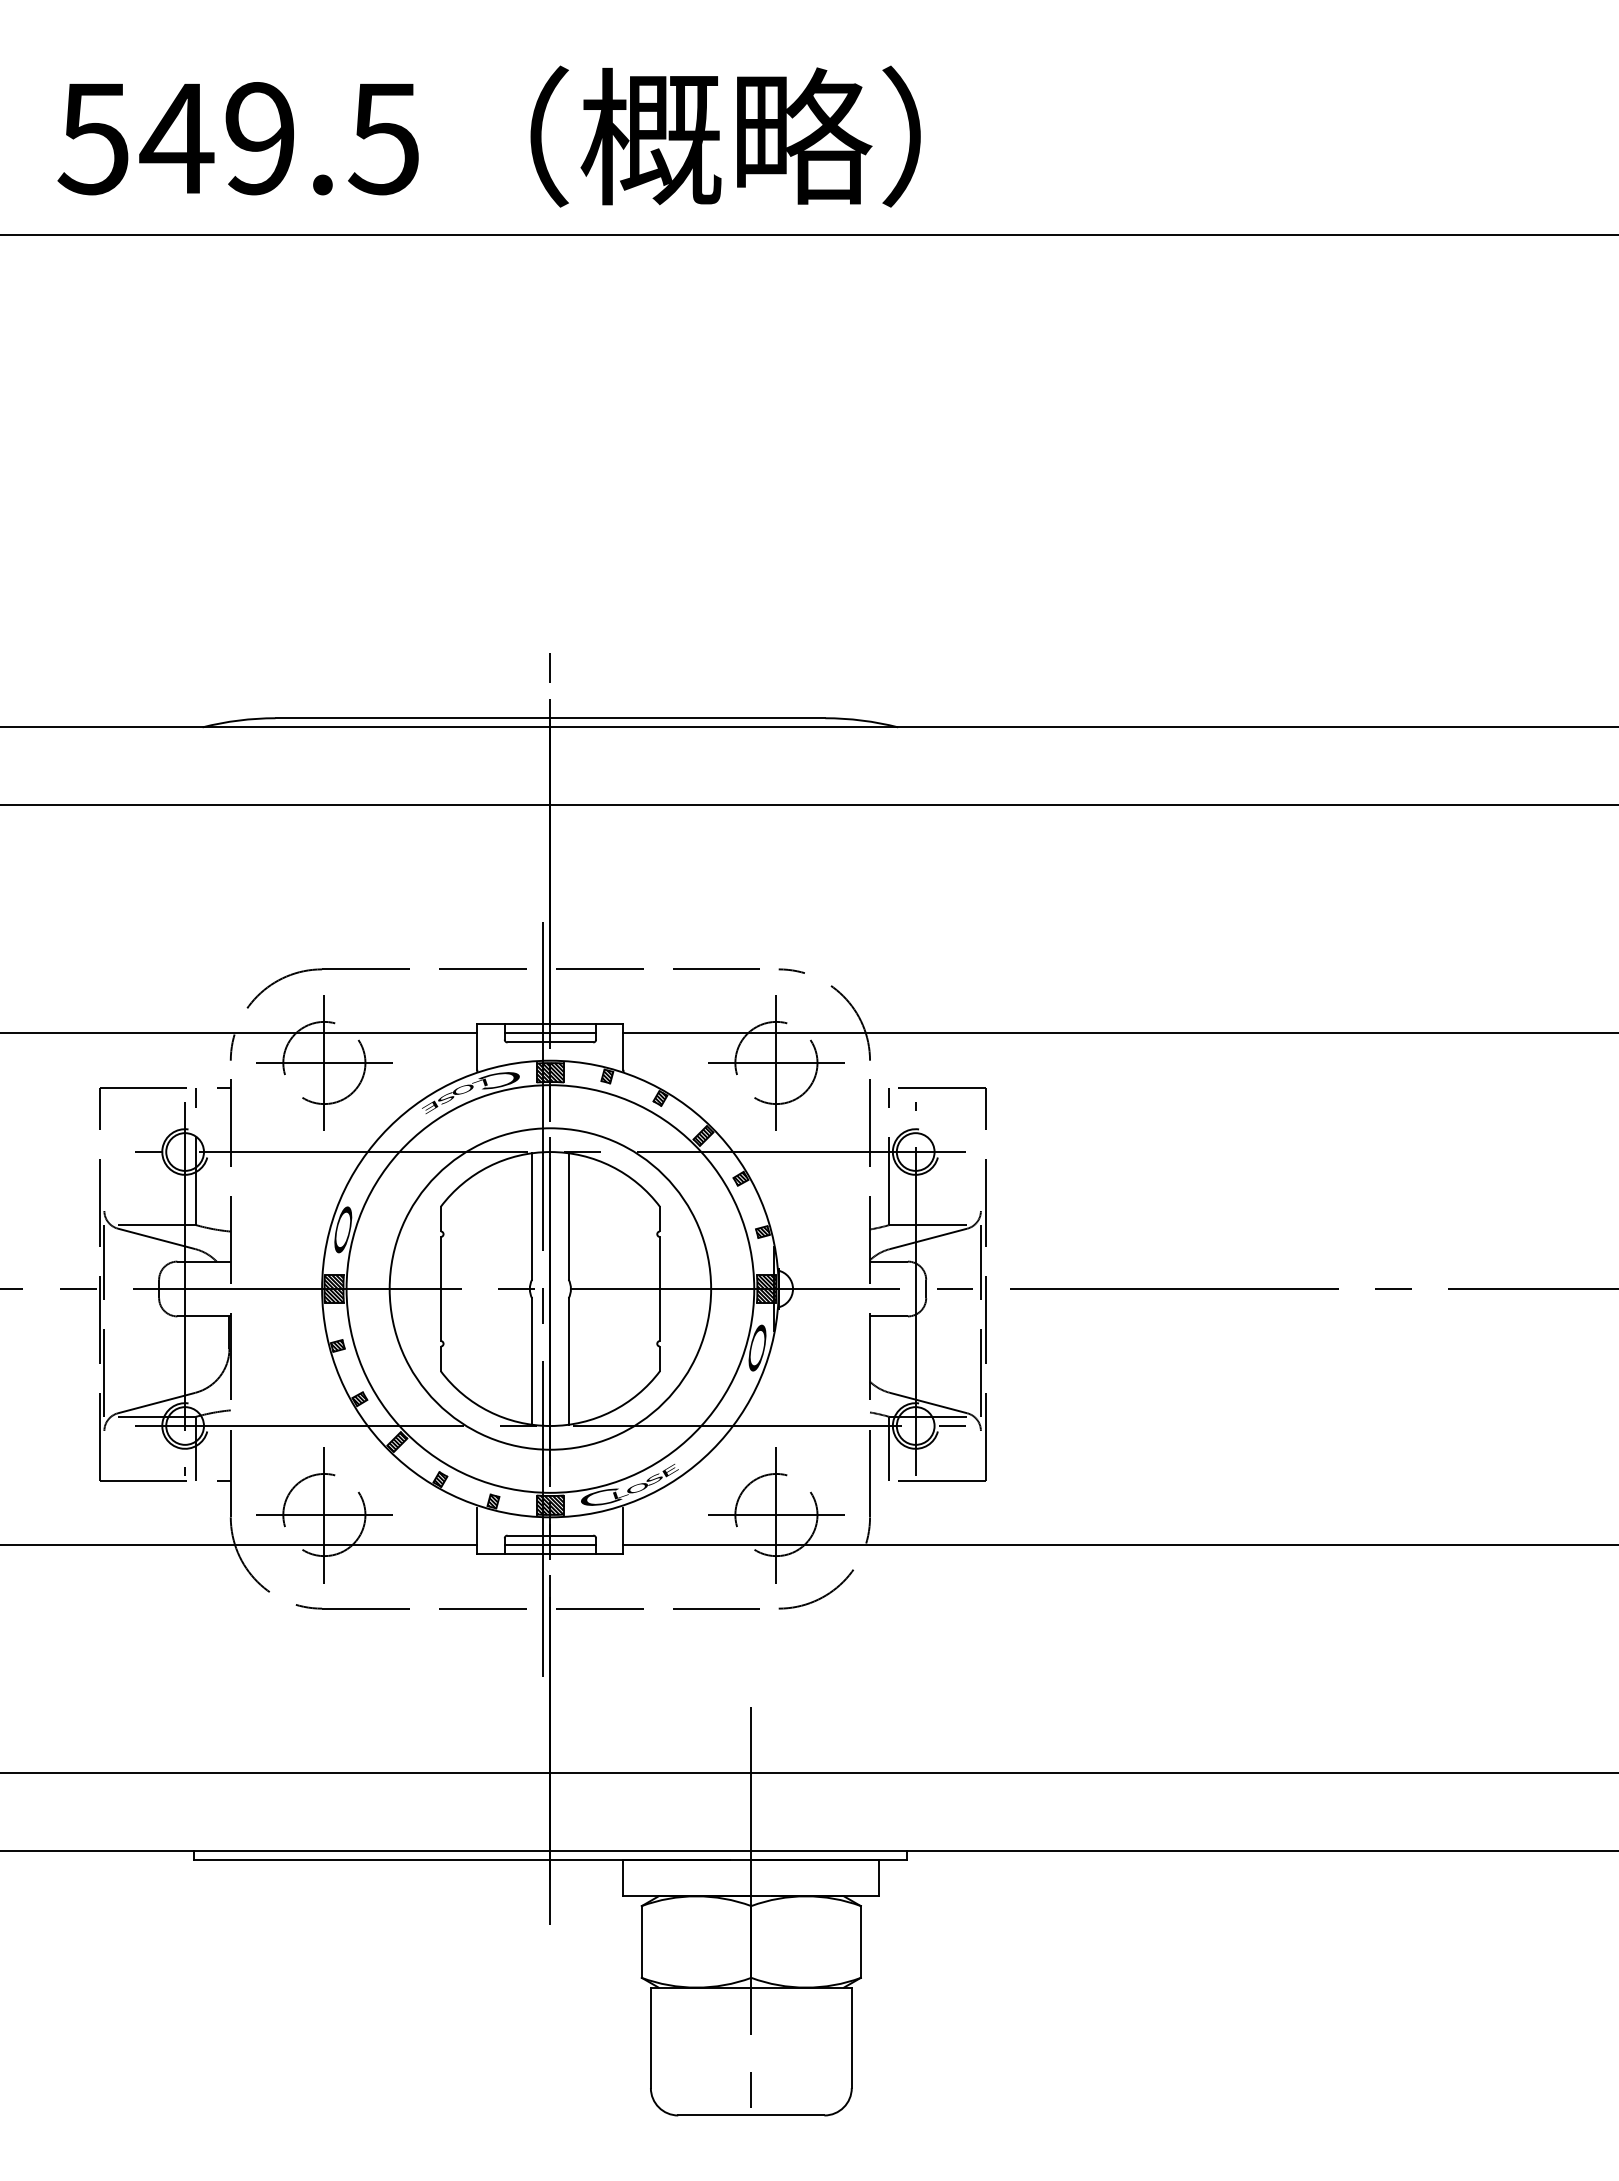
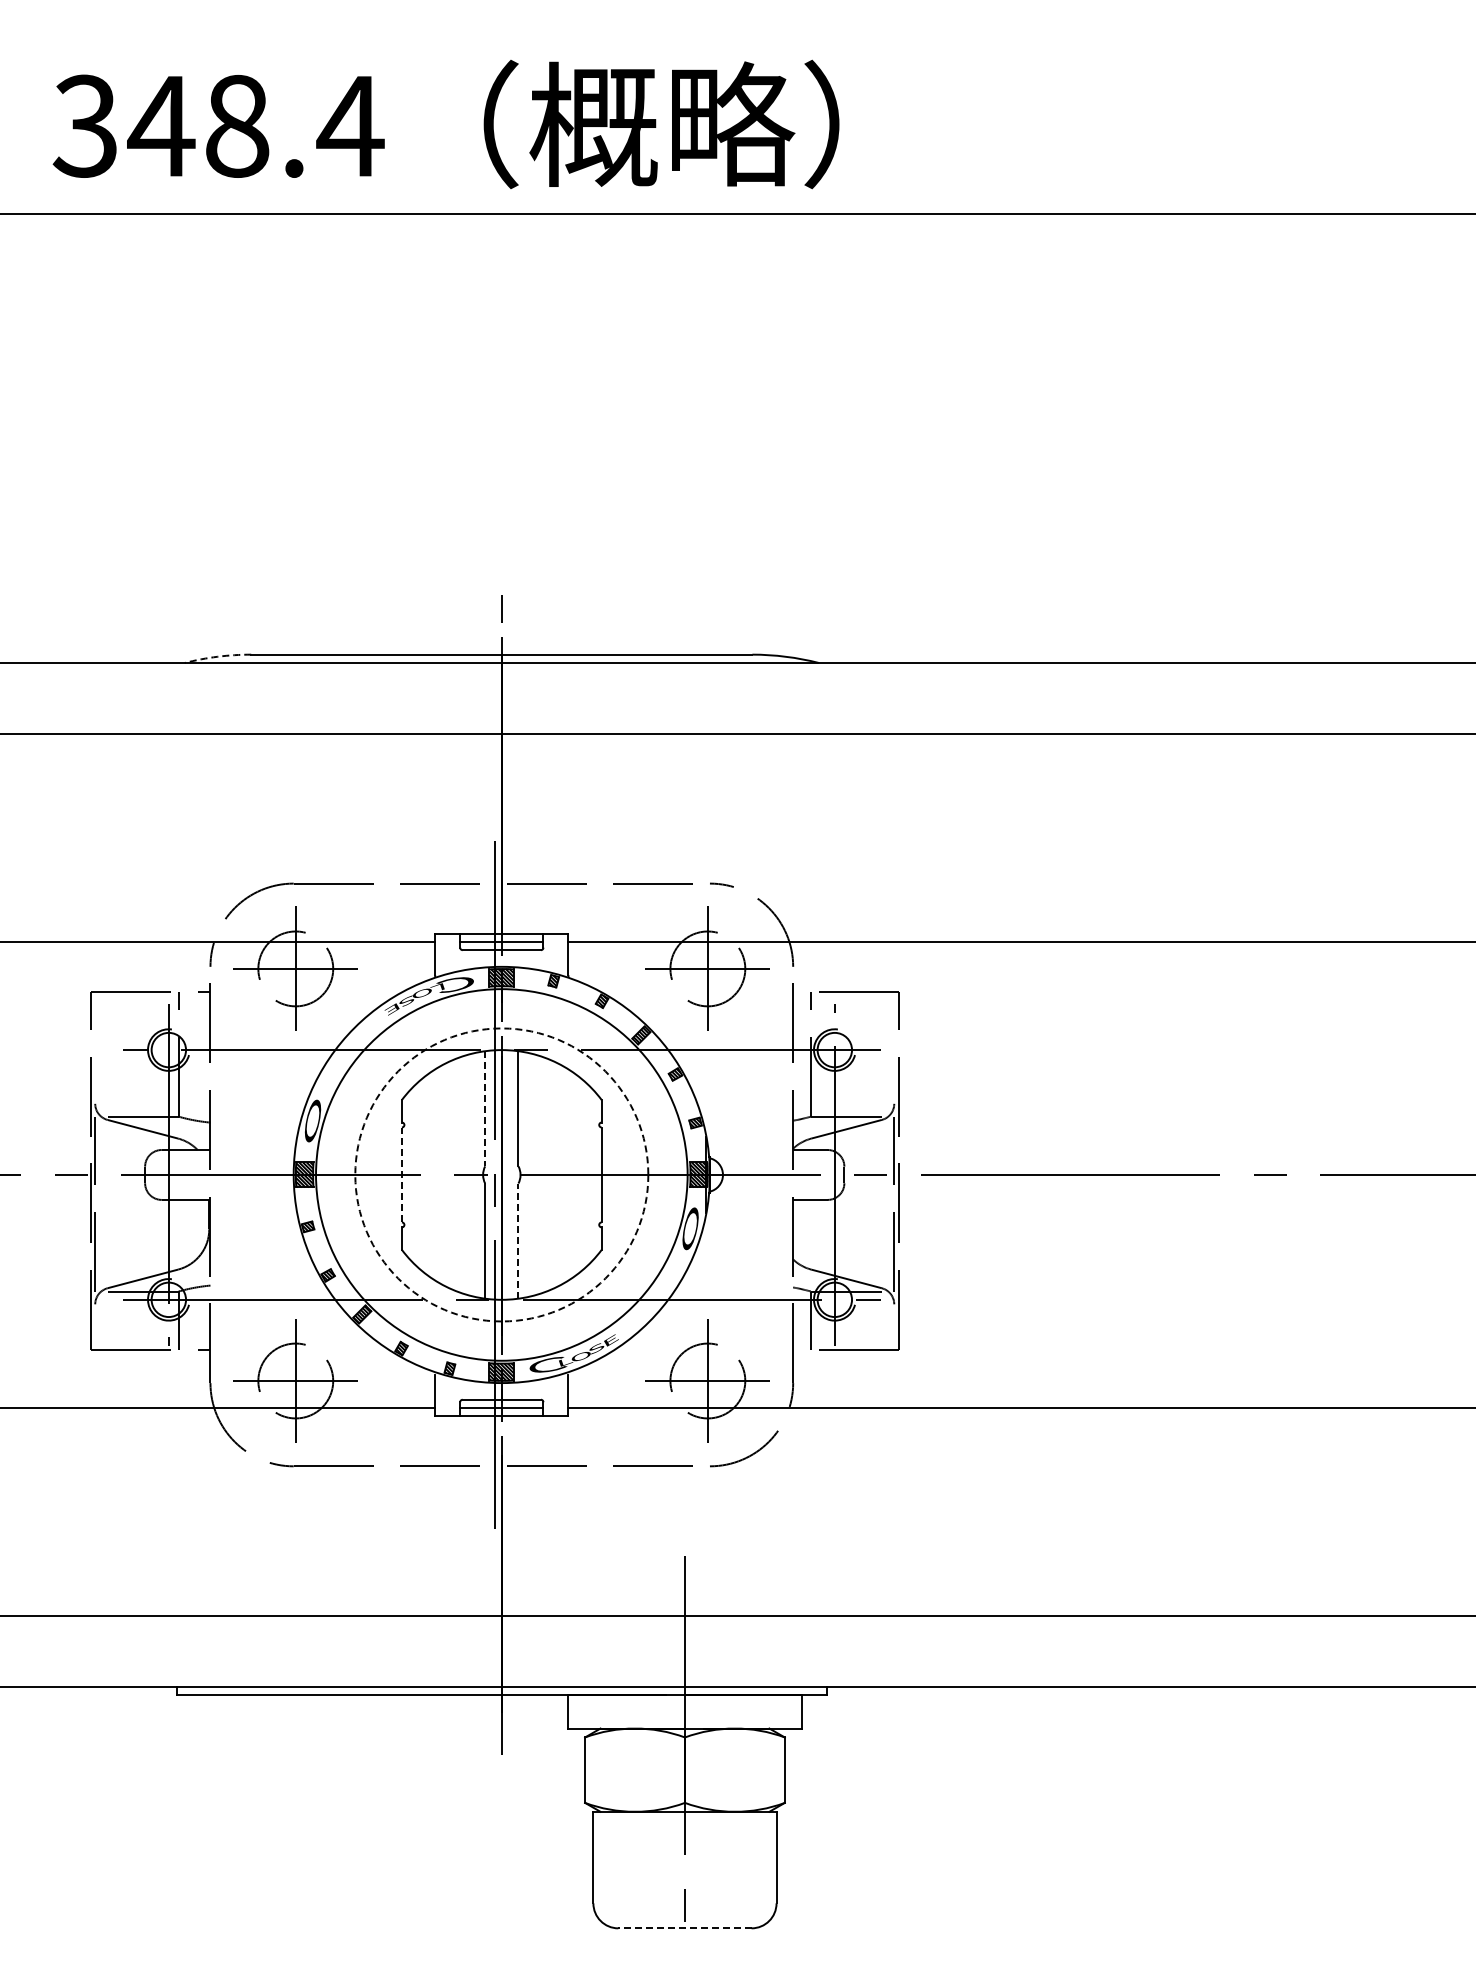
text: (239, 137) -> (218, 125), 549.5 -> 348.4
arc: (238, 720) -> (217, 656), solid -> dashed
line: (532, 1216) -> (485, 1108), solid -> dashed
line: (440, 1288) -> (401, 1174), solid -> dashed
circle: (550, 1288) -> (501, 1174), solid -> dashed
line: (568, 1362) -> (518, 1241), solid -> dashed
line: (750, 2115) -> (684, 1928), solid -> dashed

